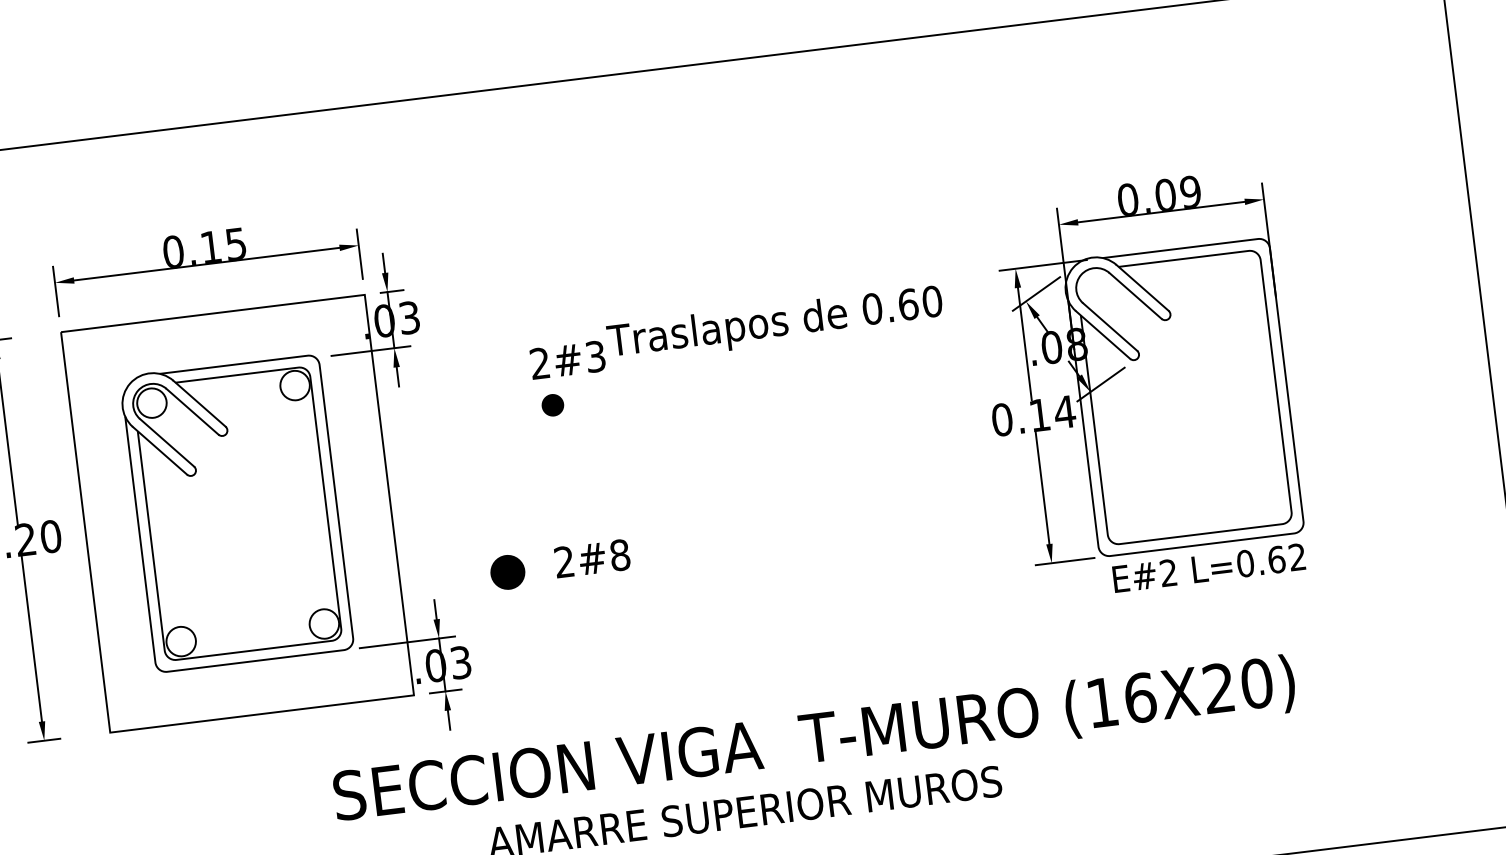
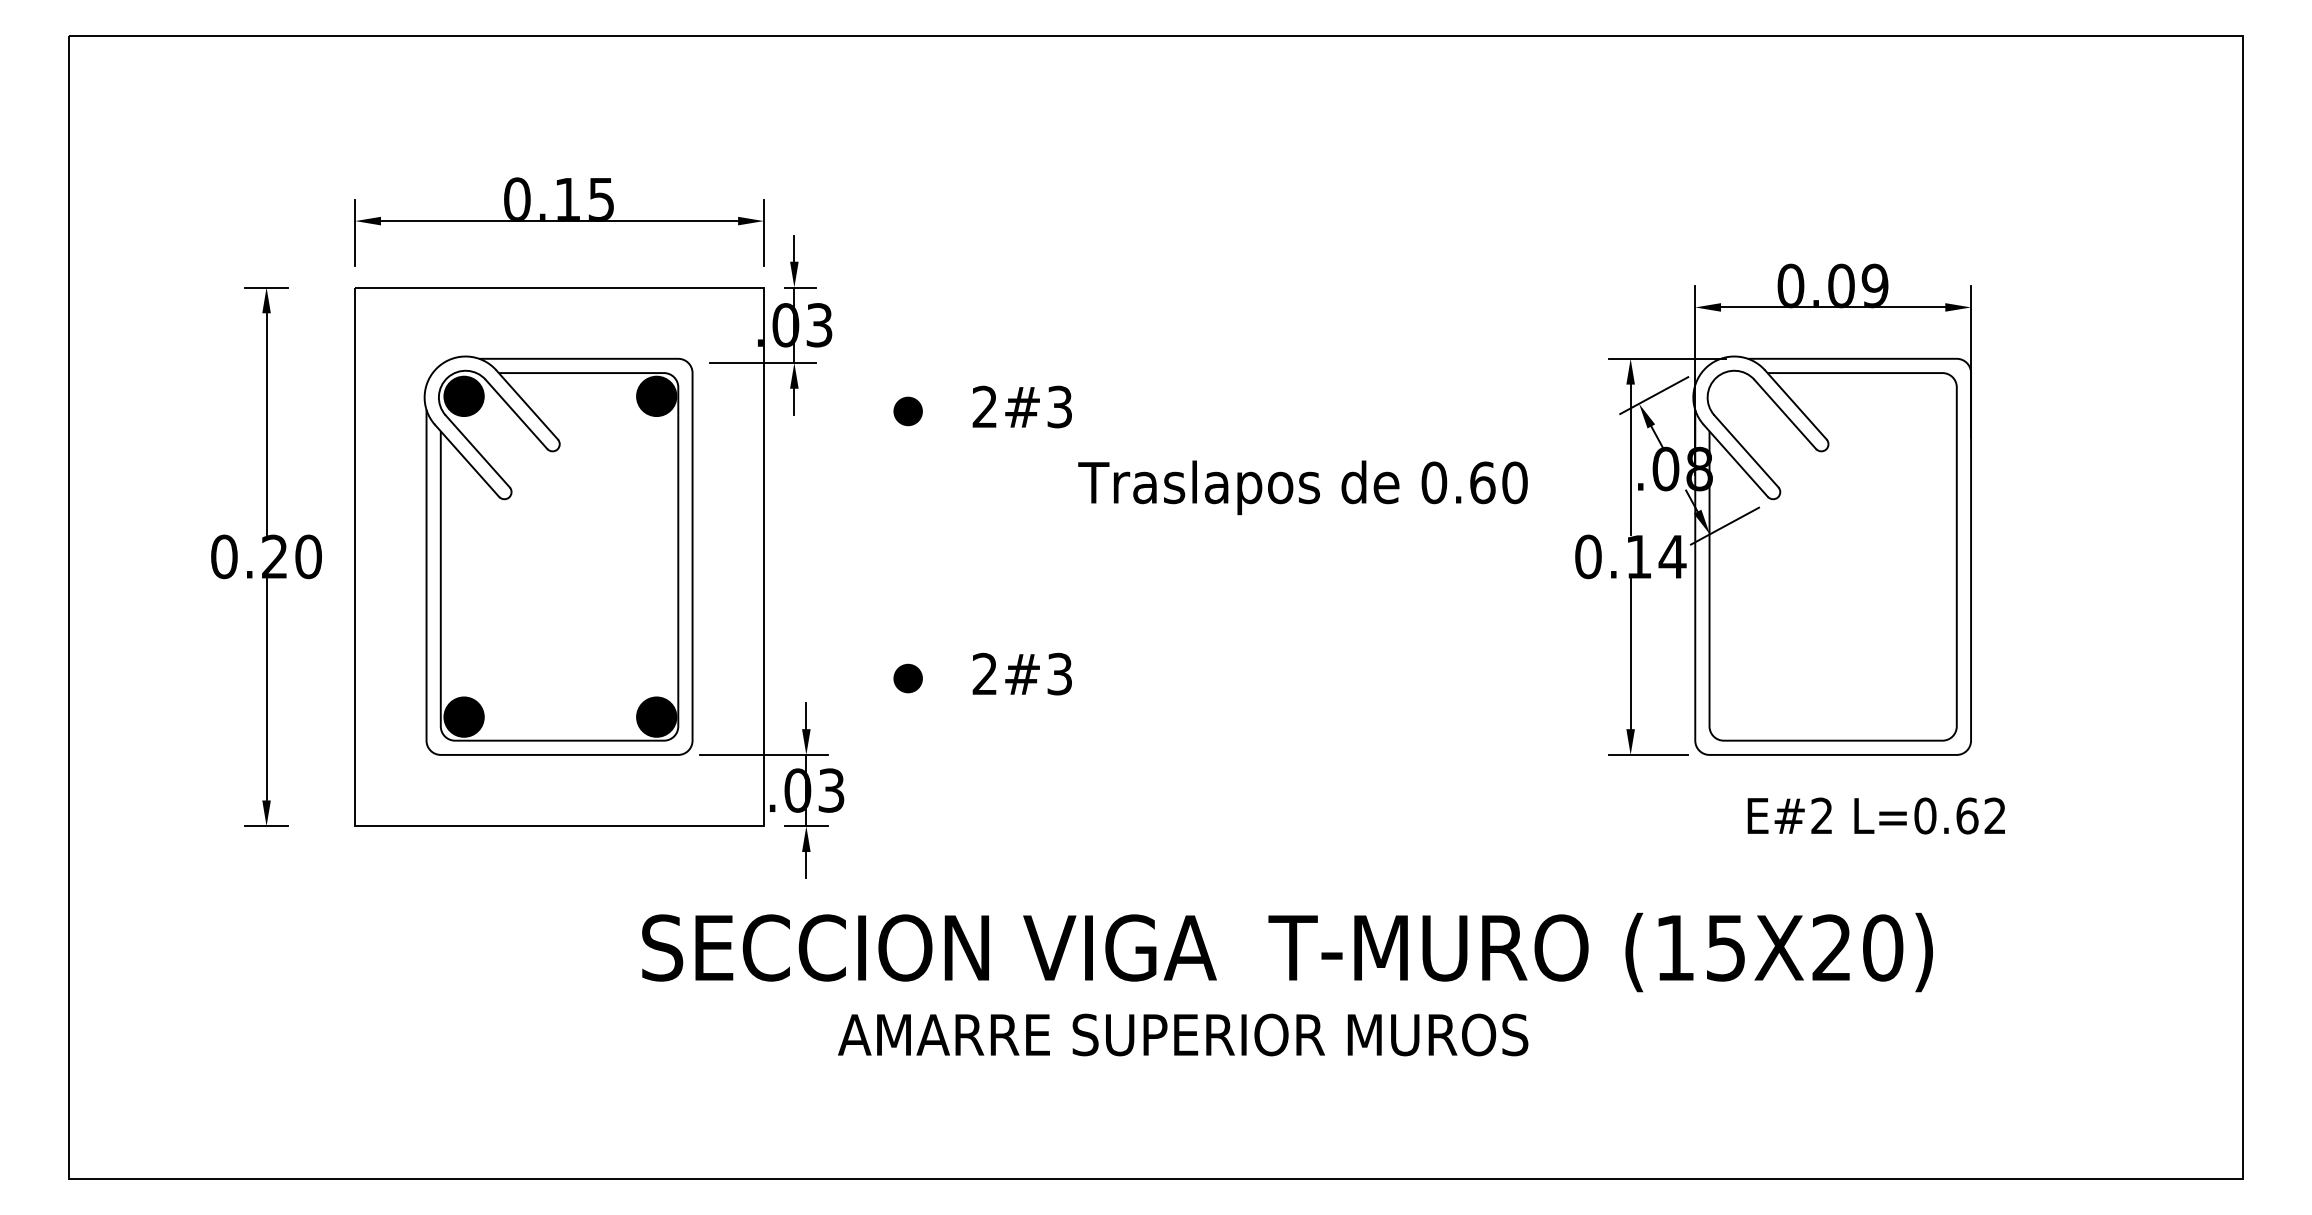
text: (774, 324) -> (1302, 487), moved
fill: (294, 385) -> (656, 396), added
fill: (151, 403) -> (463, 396), added
part: (552, 405) -> (907, 411), moved
text: (619, 555) -> (1059, 674), 2#8 -> 2#3
text: (1208, 567) -> (1875, 815), moved
part: (507, 572) -> (907, 678), size x0.62
fill: (324, 623) -> (656, 716), added
fill: (180, 641) -> (463, 716), added
text: (1140, 697) -> (1726, 947), (16X20) -> (15X20)

